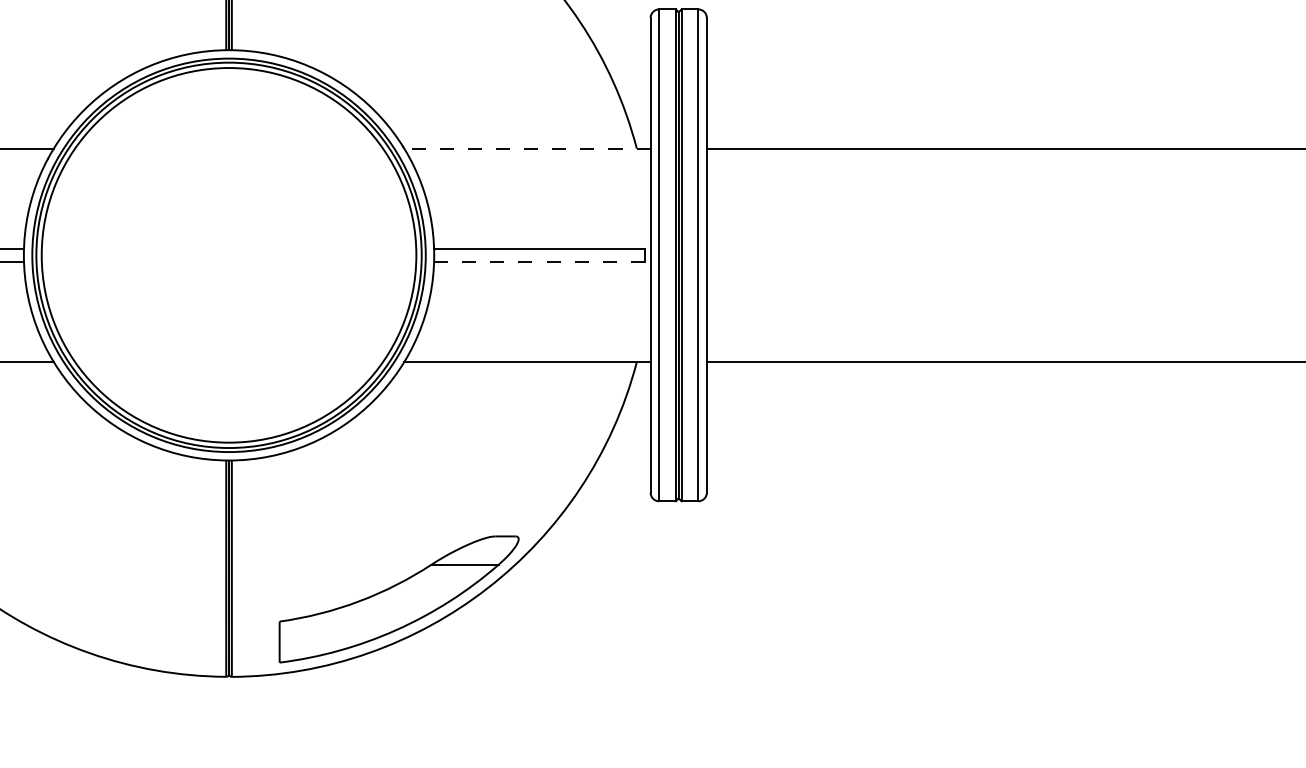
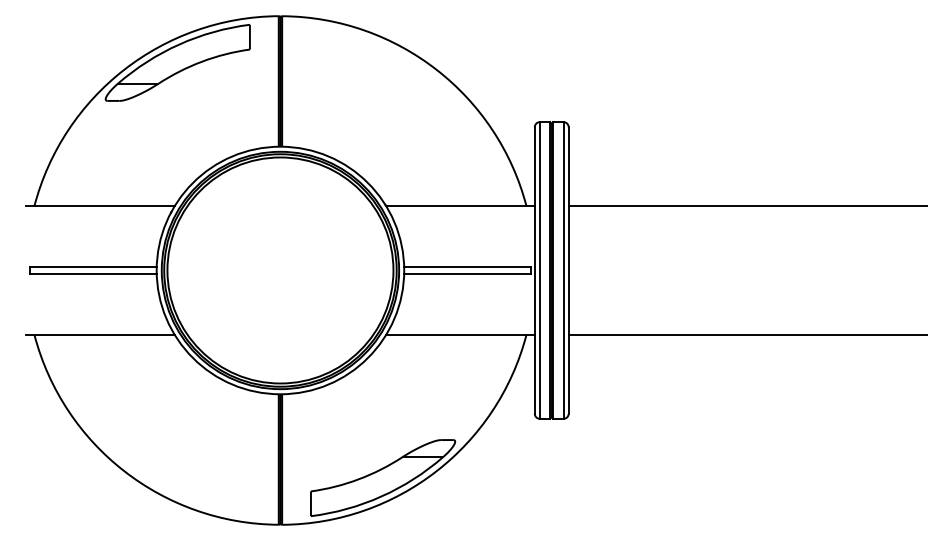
line: (525, 149) -> (459, 206), dashed -> solid
line: (539, 261) -> (467, 274), dashed -> solid

